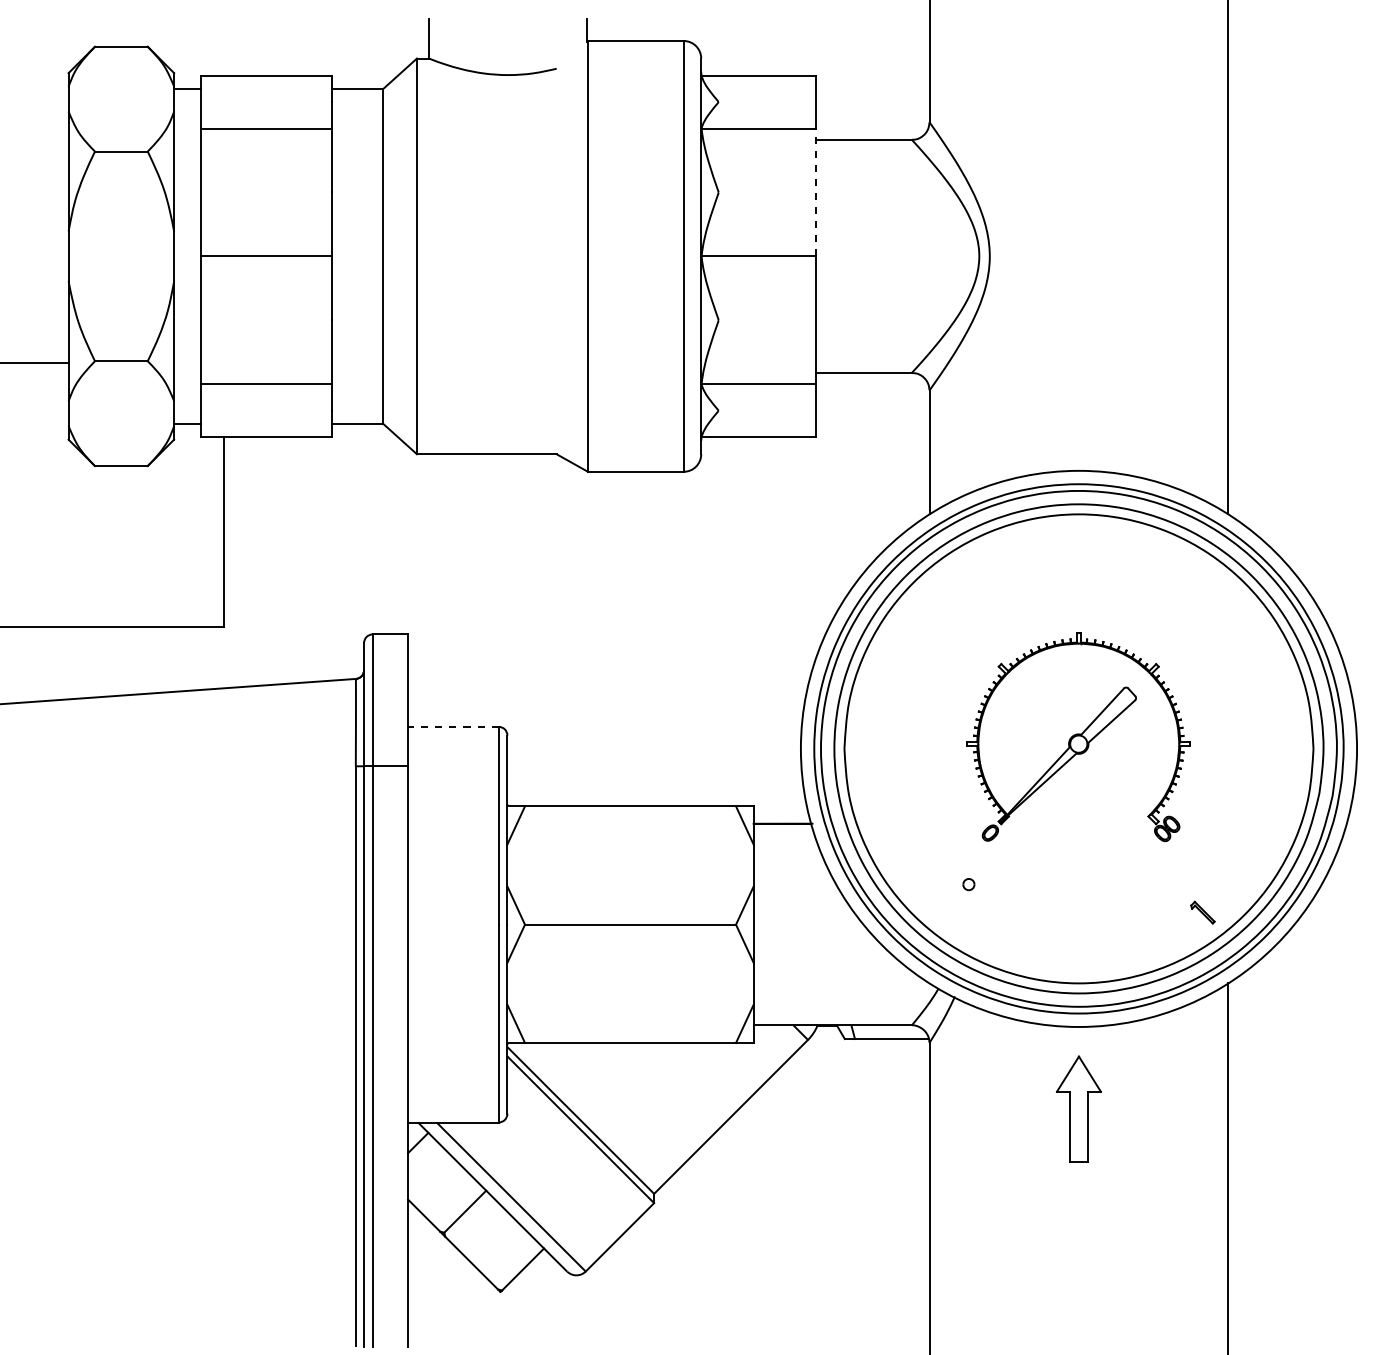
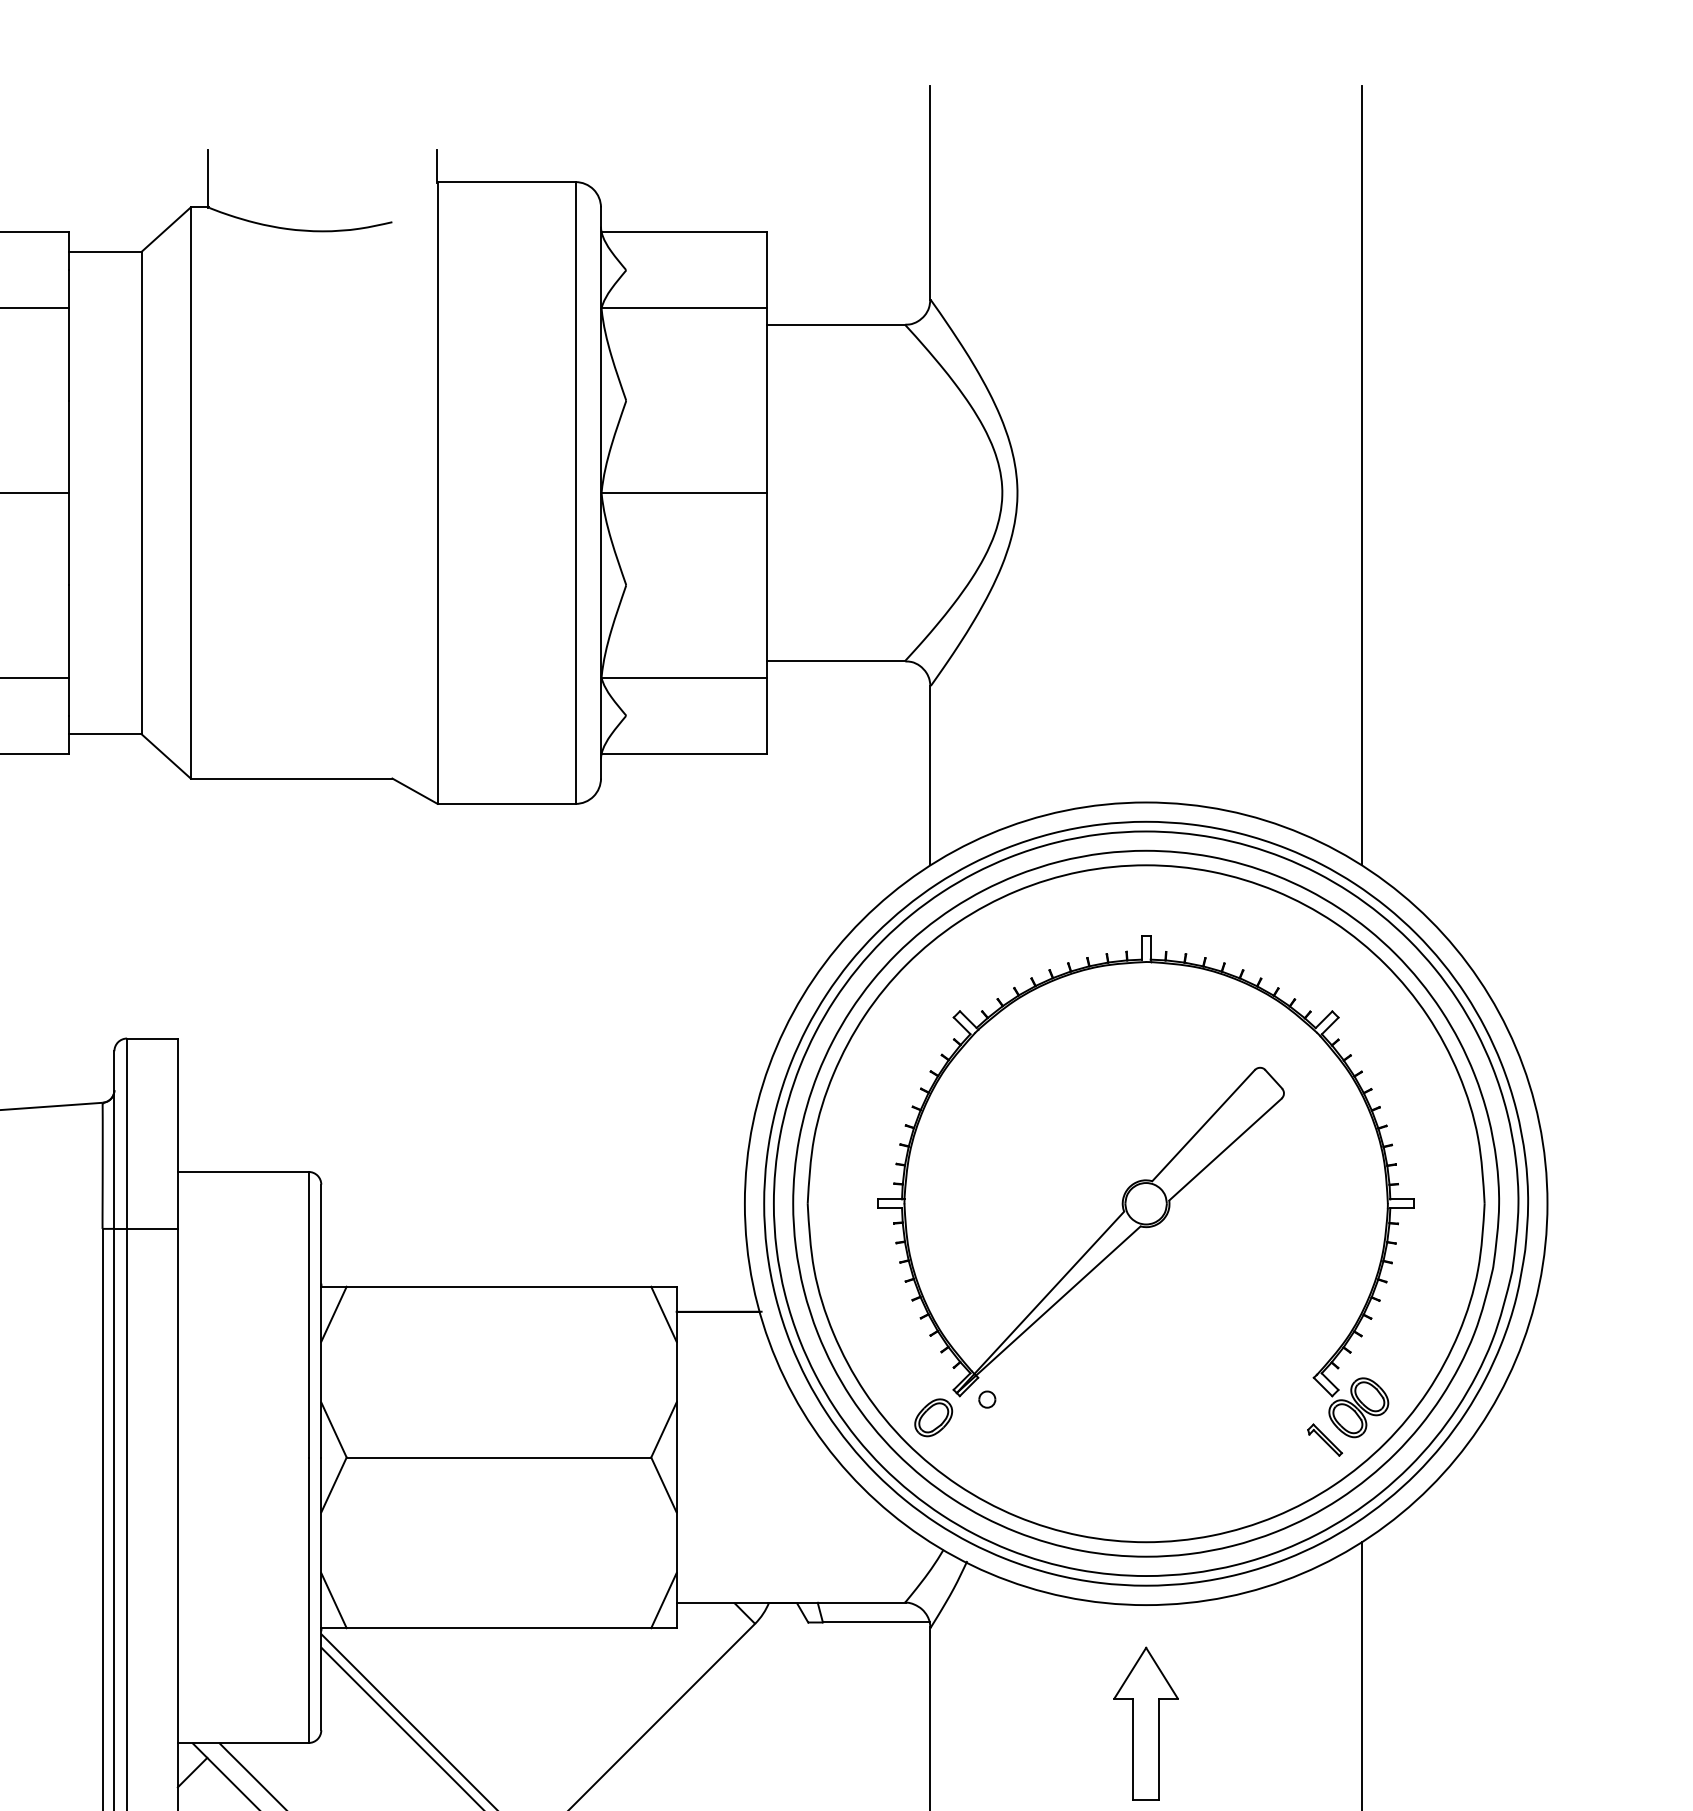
line: (816, 192) -> (767, 400), dashed -> solid
line: (452, 726) -> (242, 1171), dashed -> solid
part: (1078, 736) -> (1145, 1185), size x1.67

